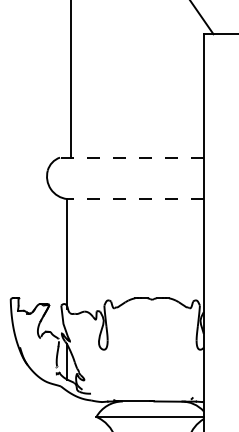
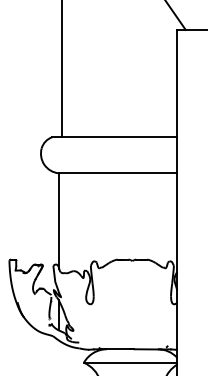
line: (131, 157) -> (114, 137), dashed -> solid
line: (135, 199) -> (117, 173), dashed -> solid

